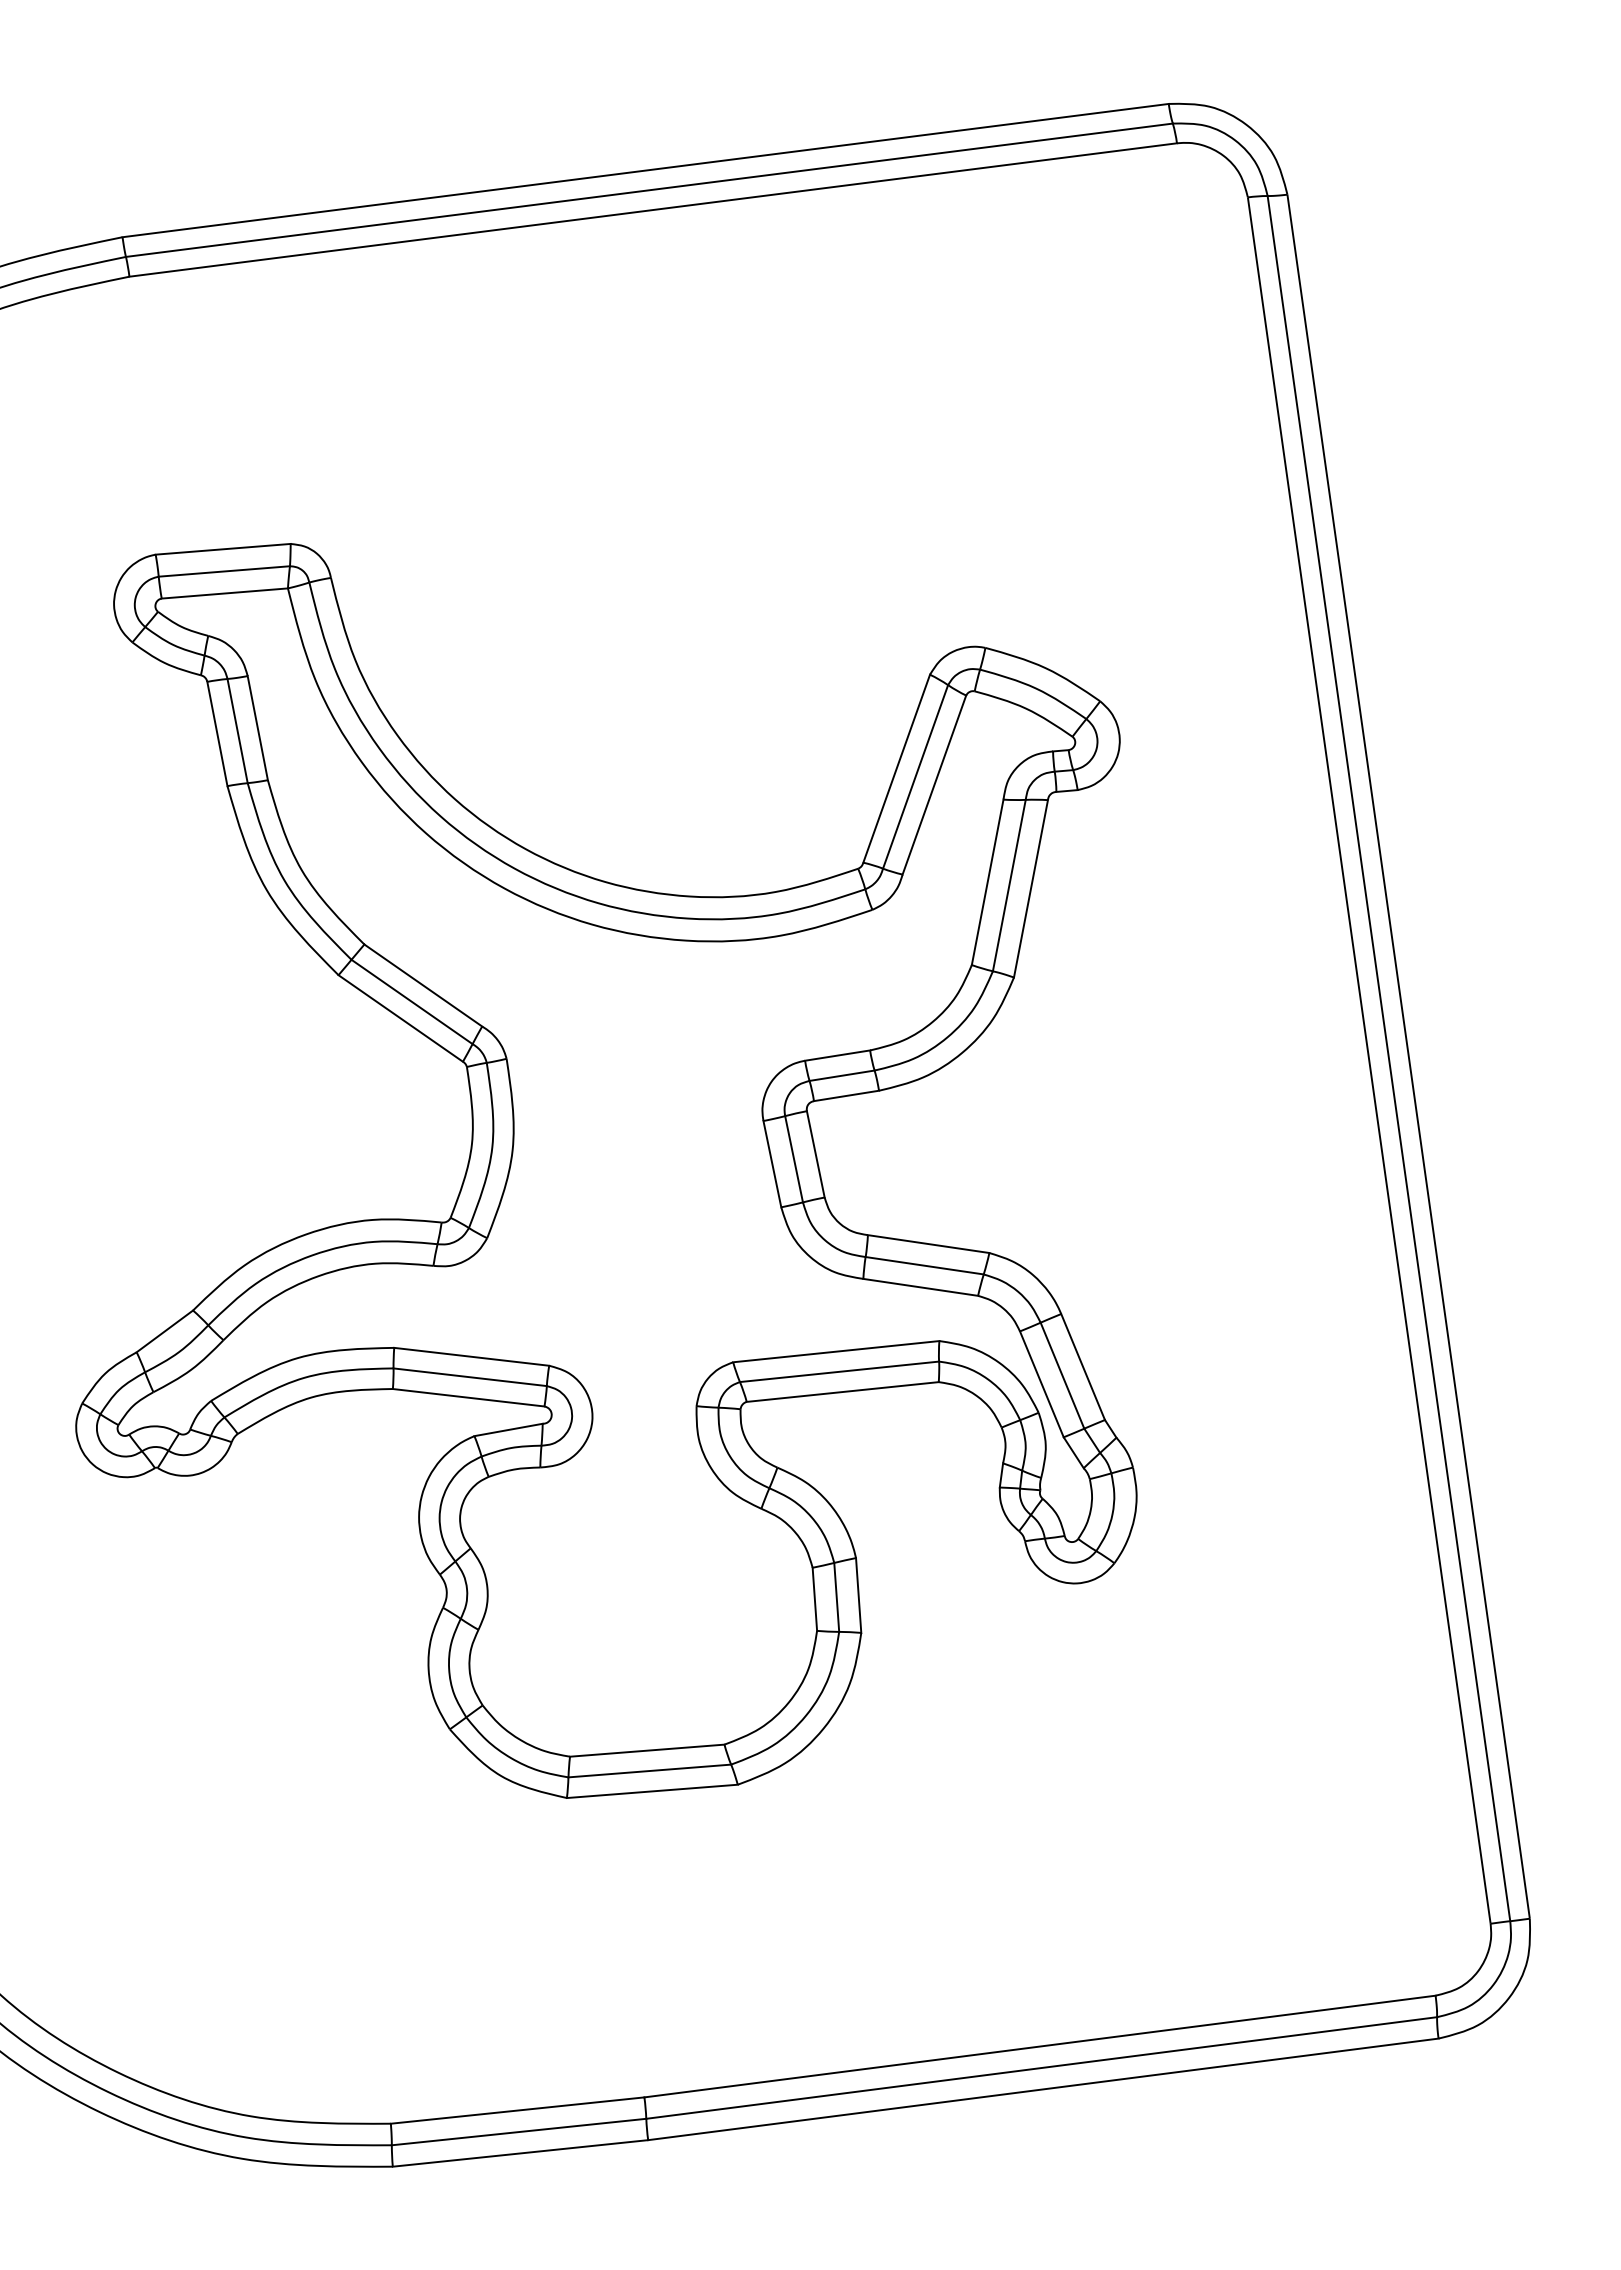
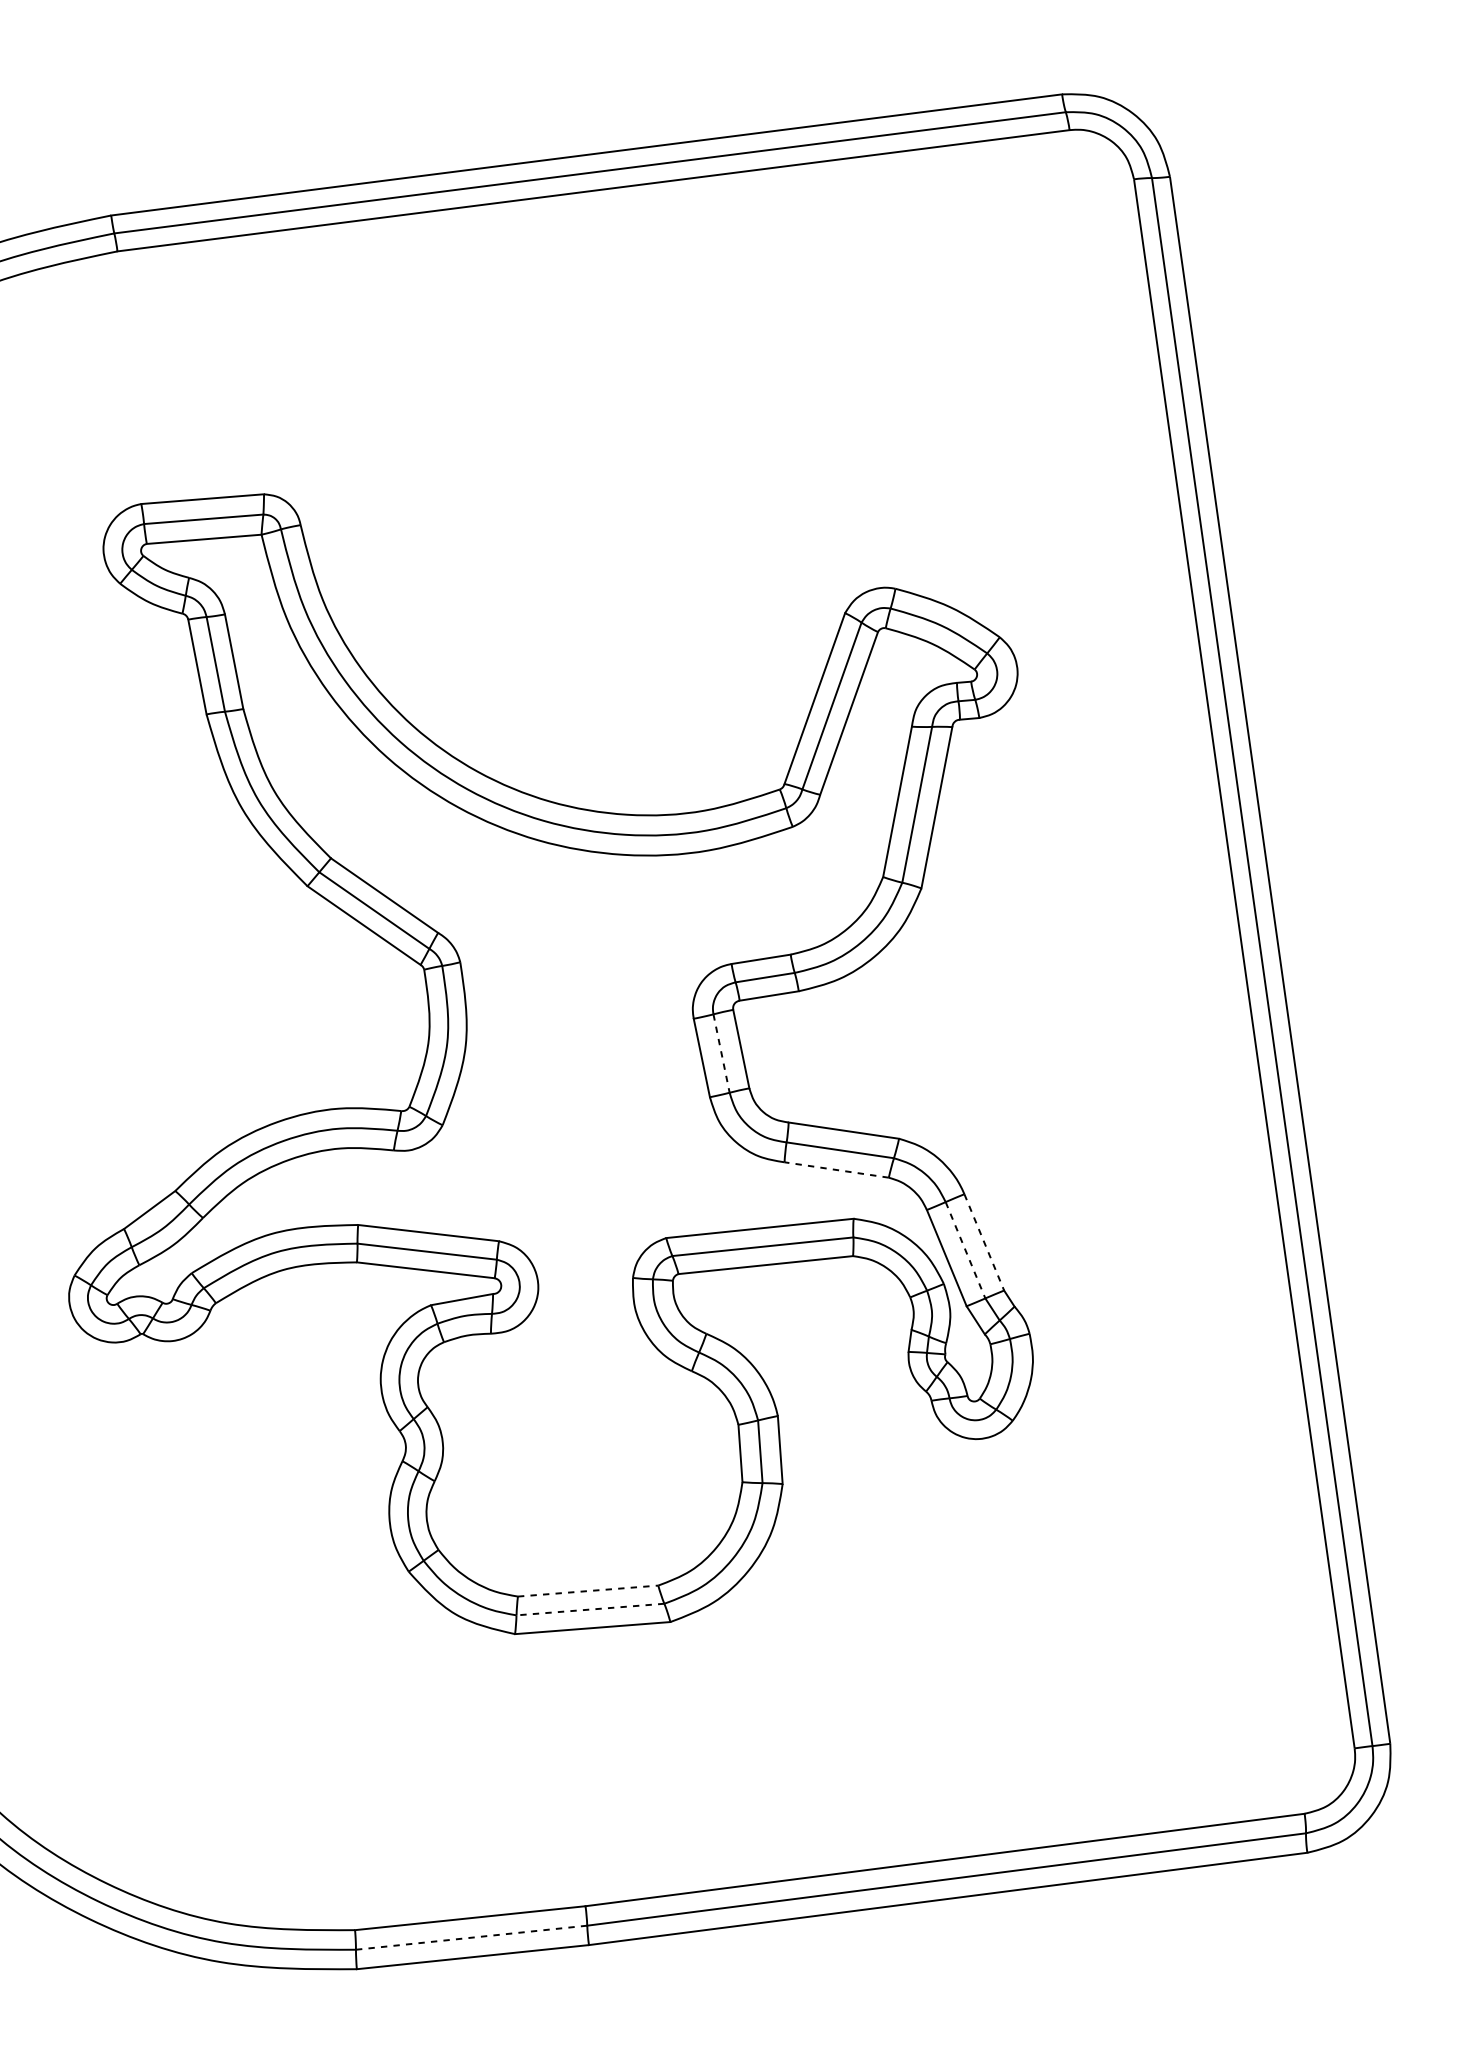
line: (794, 1159) -> (721, 1053), solid -> dashed
line: (920, 1287) -> (836, 1170), solid -> dashed
line: (1083, 1367) -> (984, 1242), solid -> dashed
line: (1062, 1376) -> (965, 1250), solid -> dashed
line: (647, 1750) -> (588, 1590), solid -> dashed
line: (649, 1771) -> (590, 1610), solid -> dashed
line: (519, 2132) -> (472, 1938), solid -> dashed

